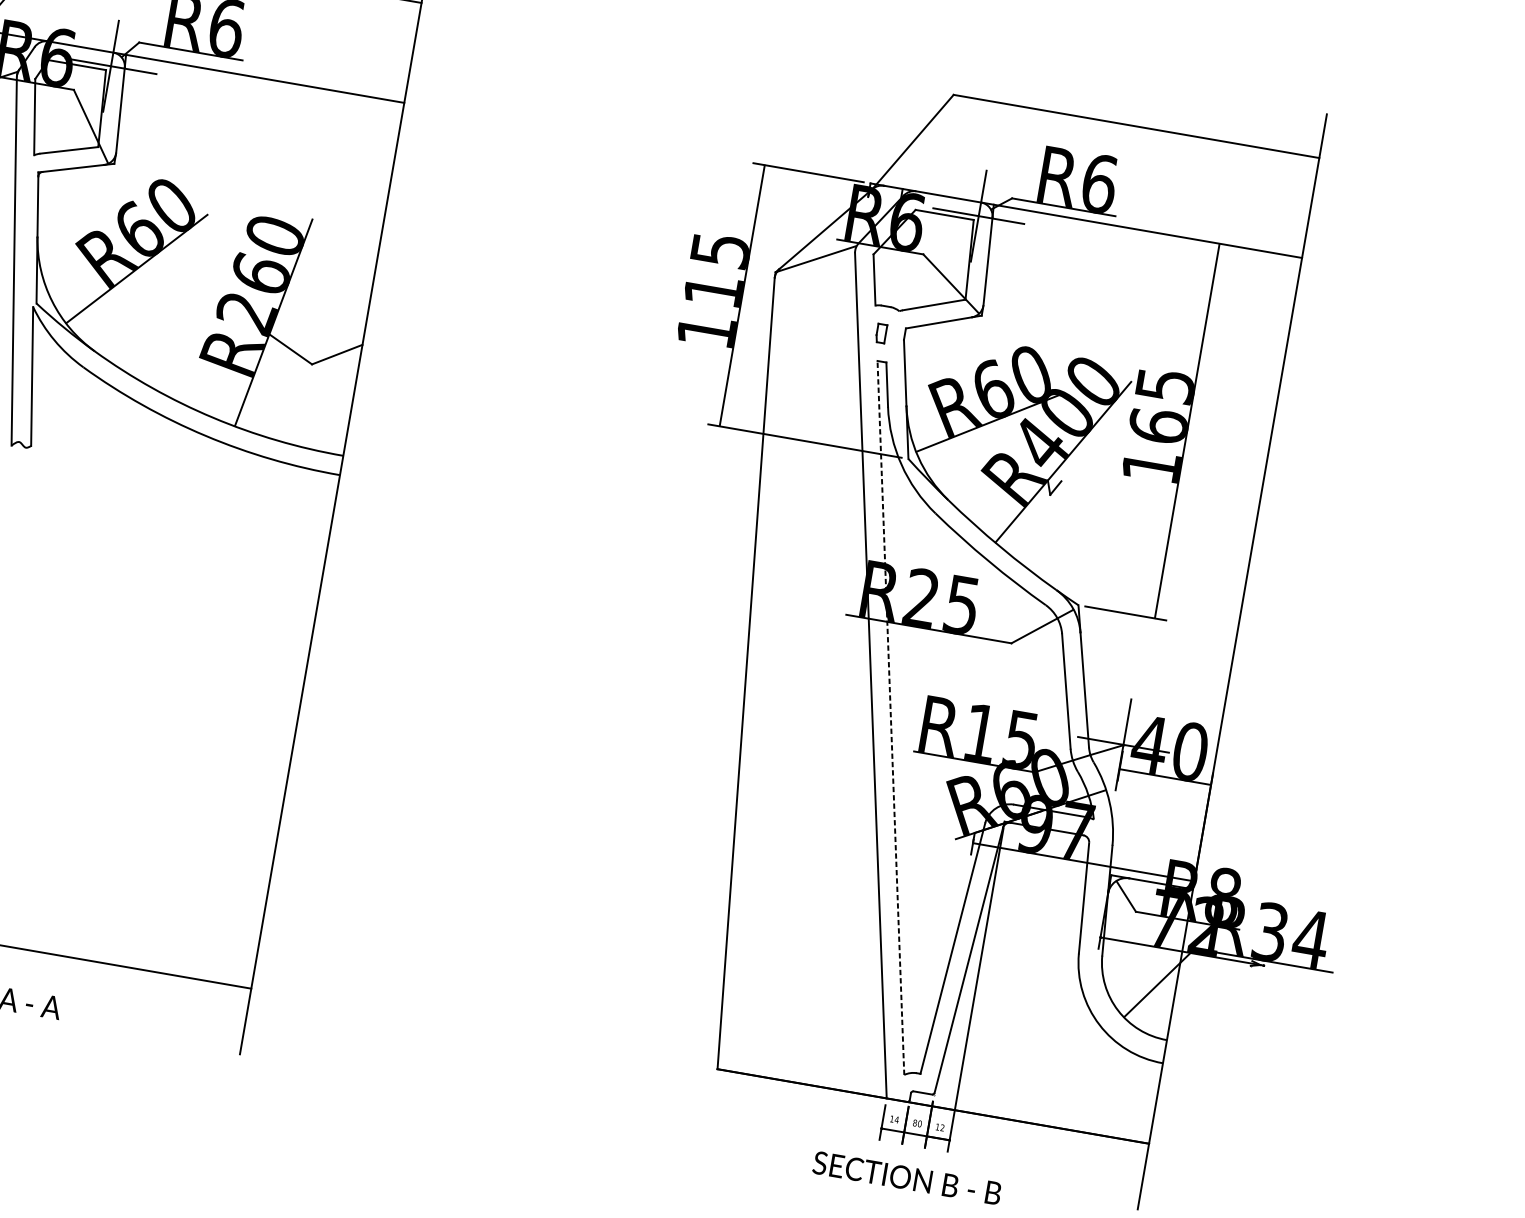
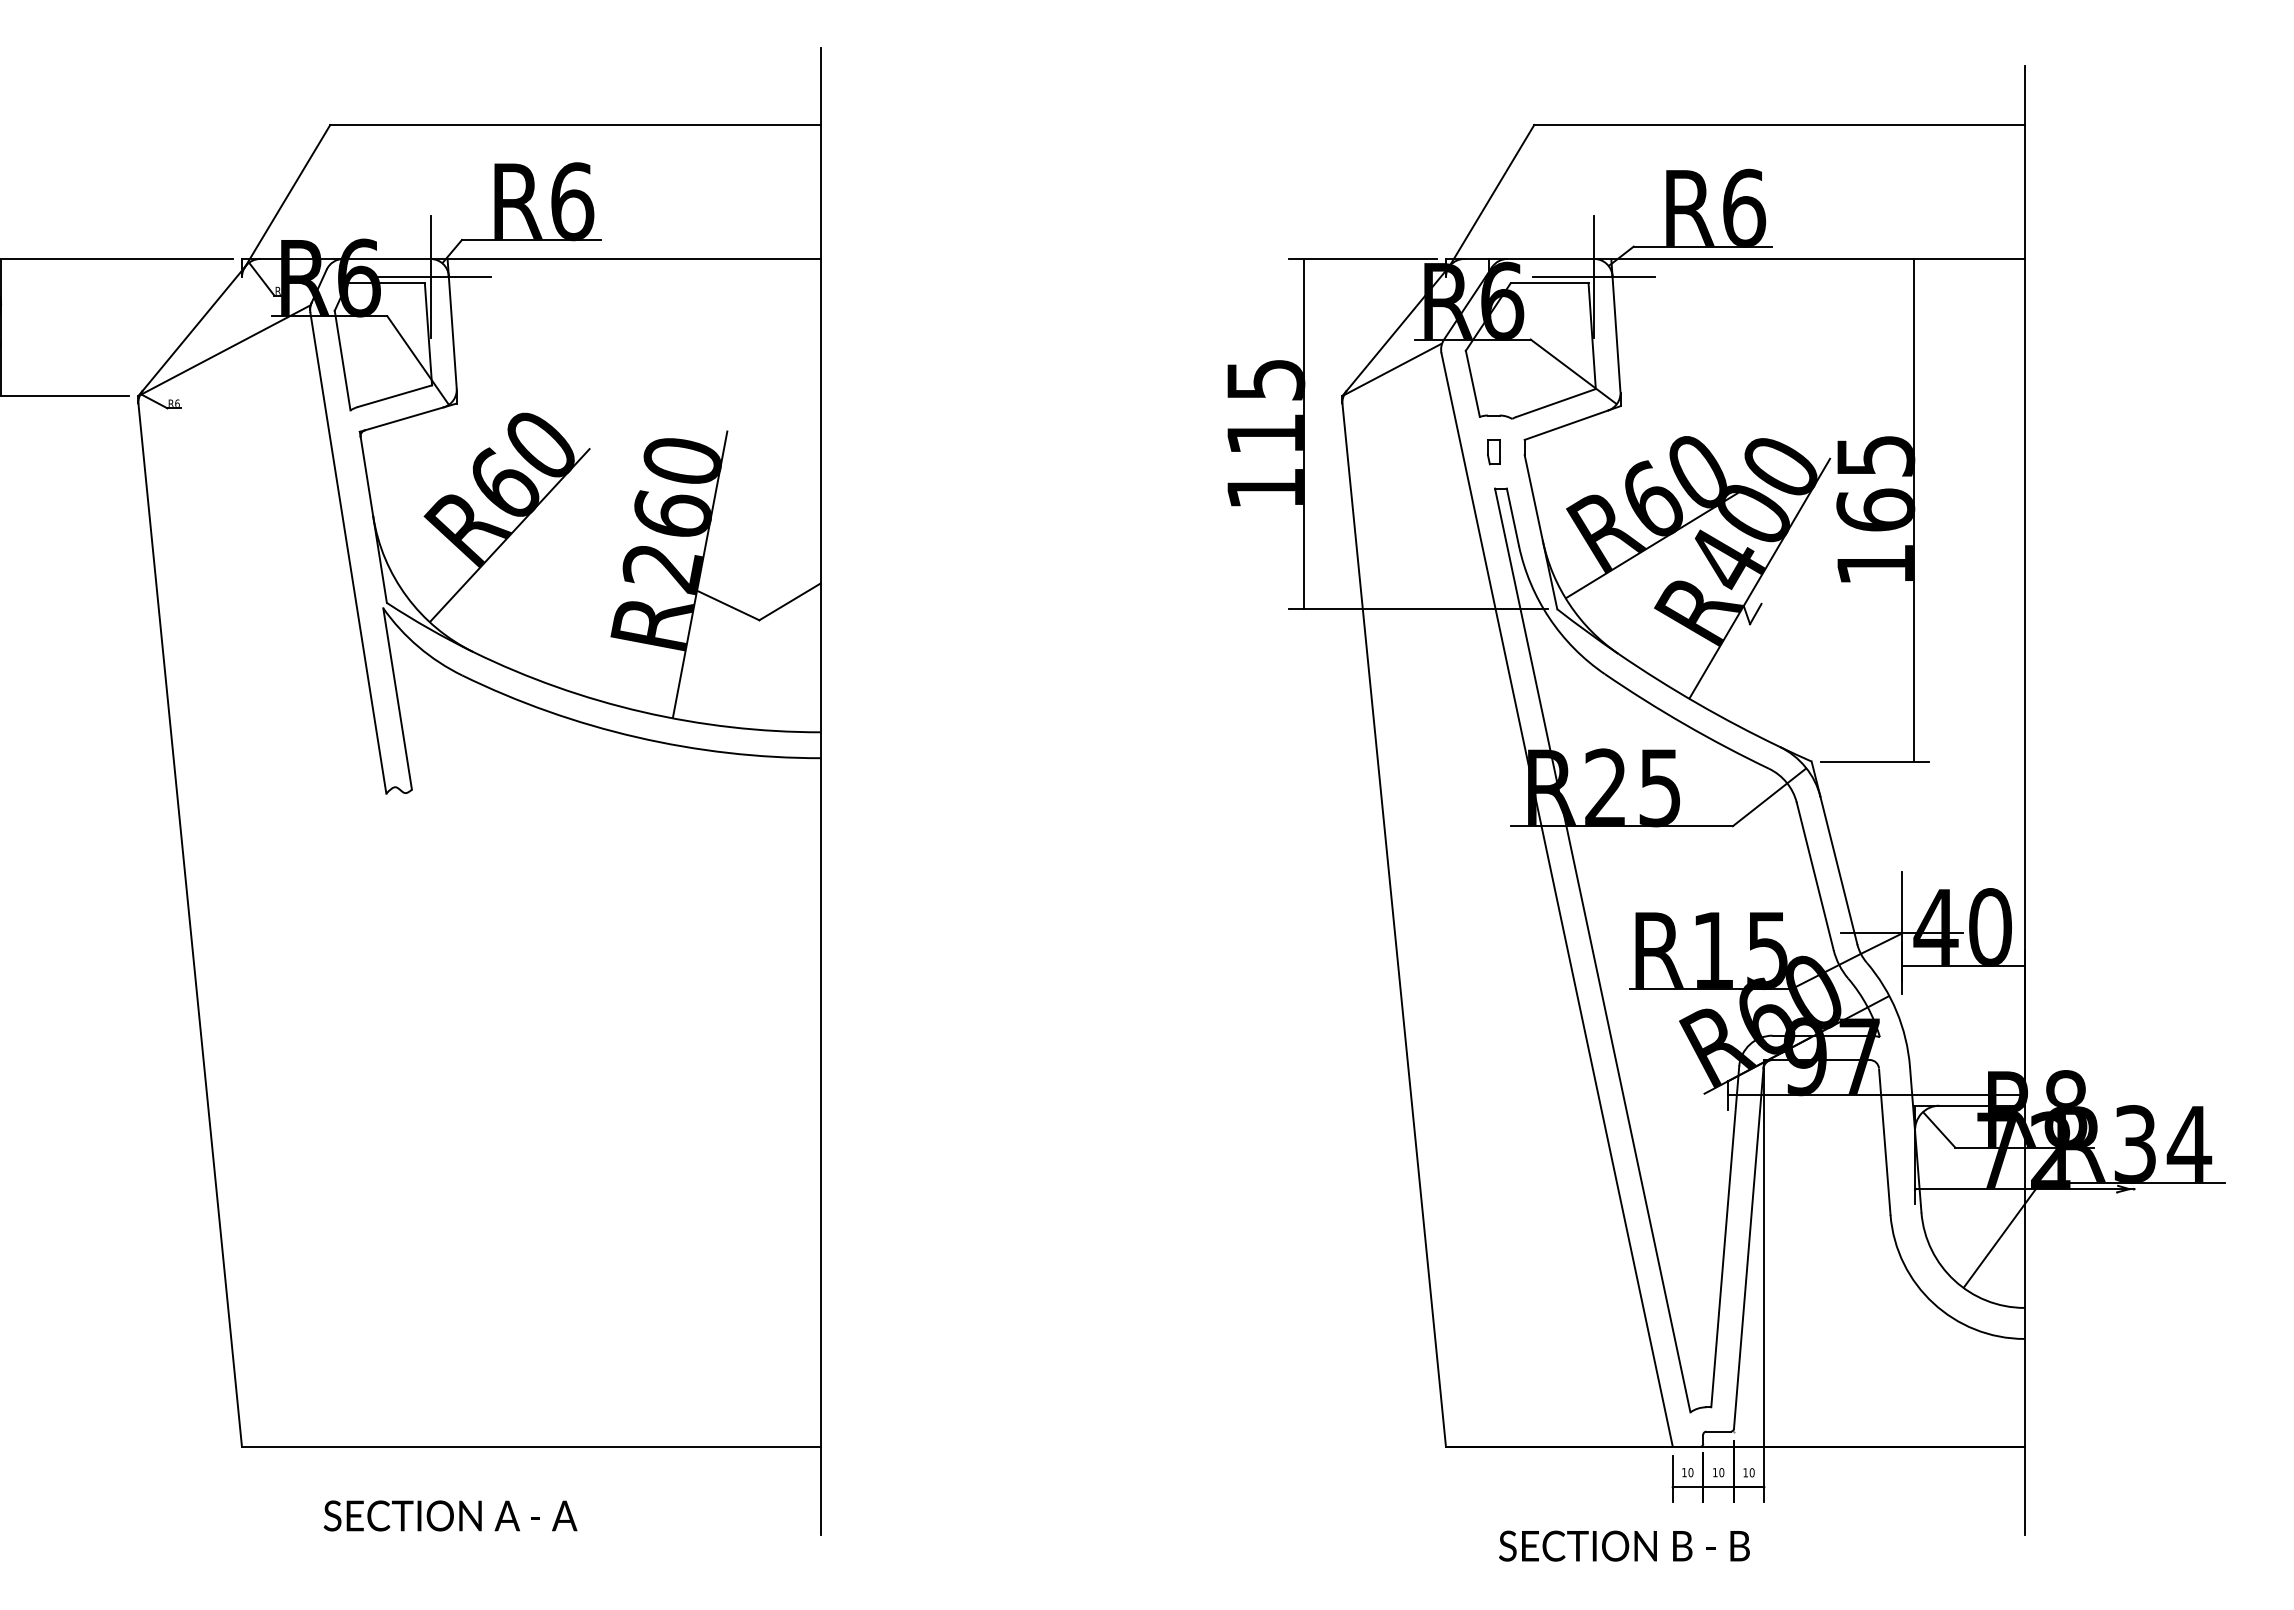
line: (890, 717) -> (1592, 950), dashed -> solid
text: (896, 1119) -> (1690, 1472), 14 -> 10
text: (914, 1122) -> (1714, 1472), 80 -> 10
text: (942, 1127) -> (1751, 1472), 12 -> 10
text: (907, 1177) -> (1624, 1545), moved

